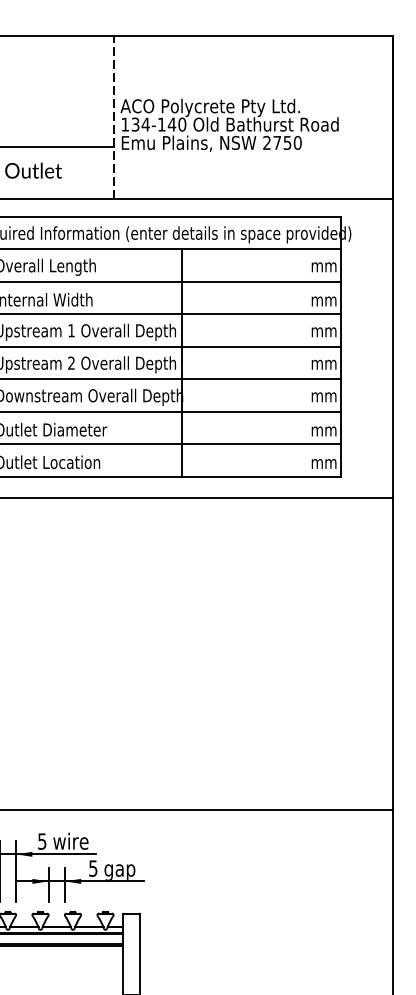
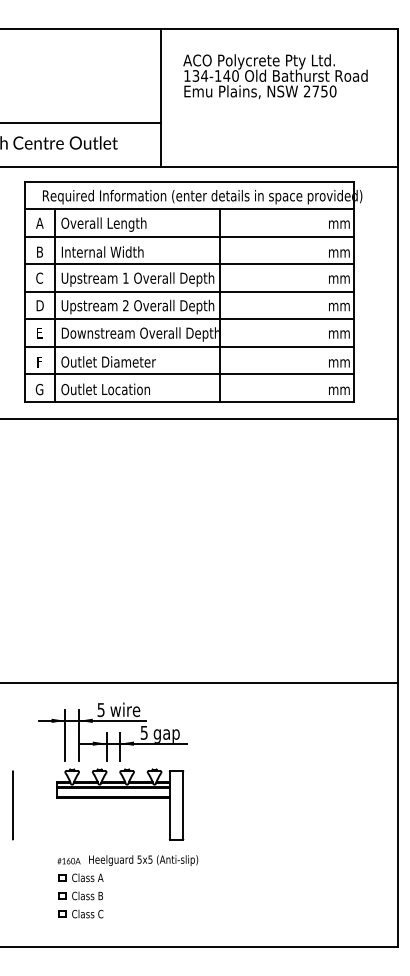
line: (113, 116) -> (161, 97), dashed -> solid
text: (229, 125) -> (275, 76), moved

